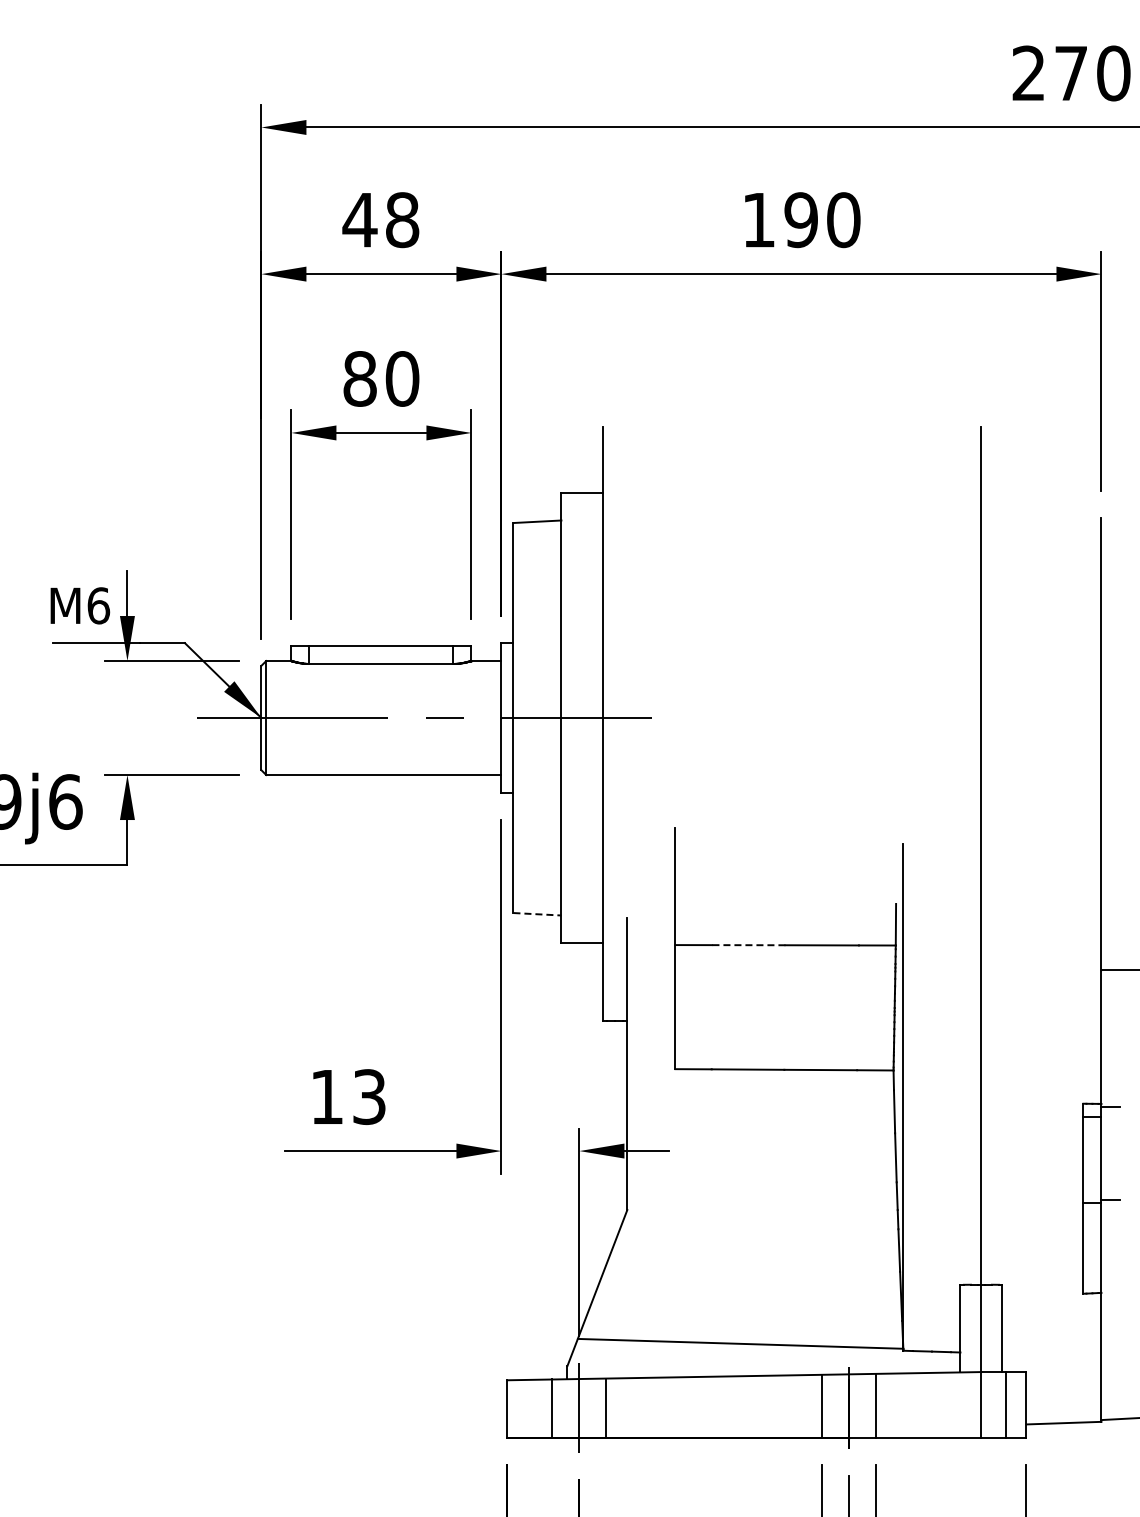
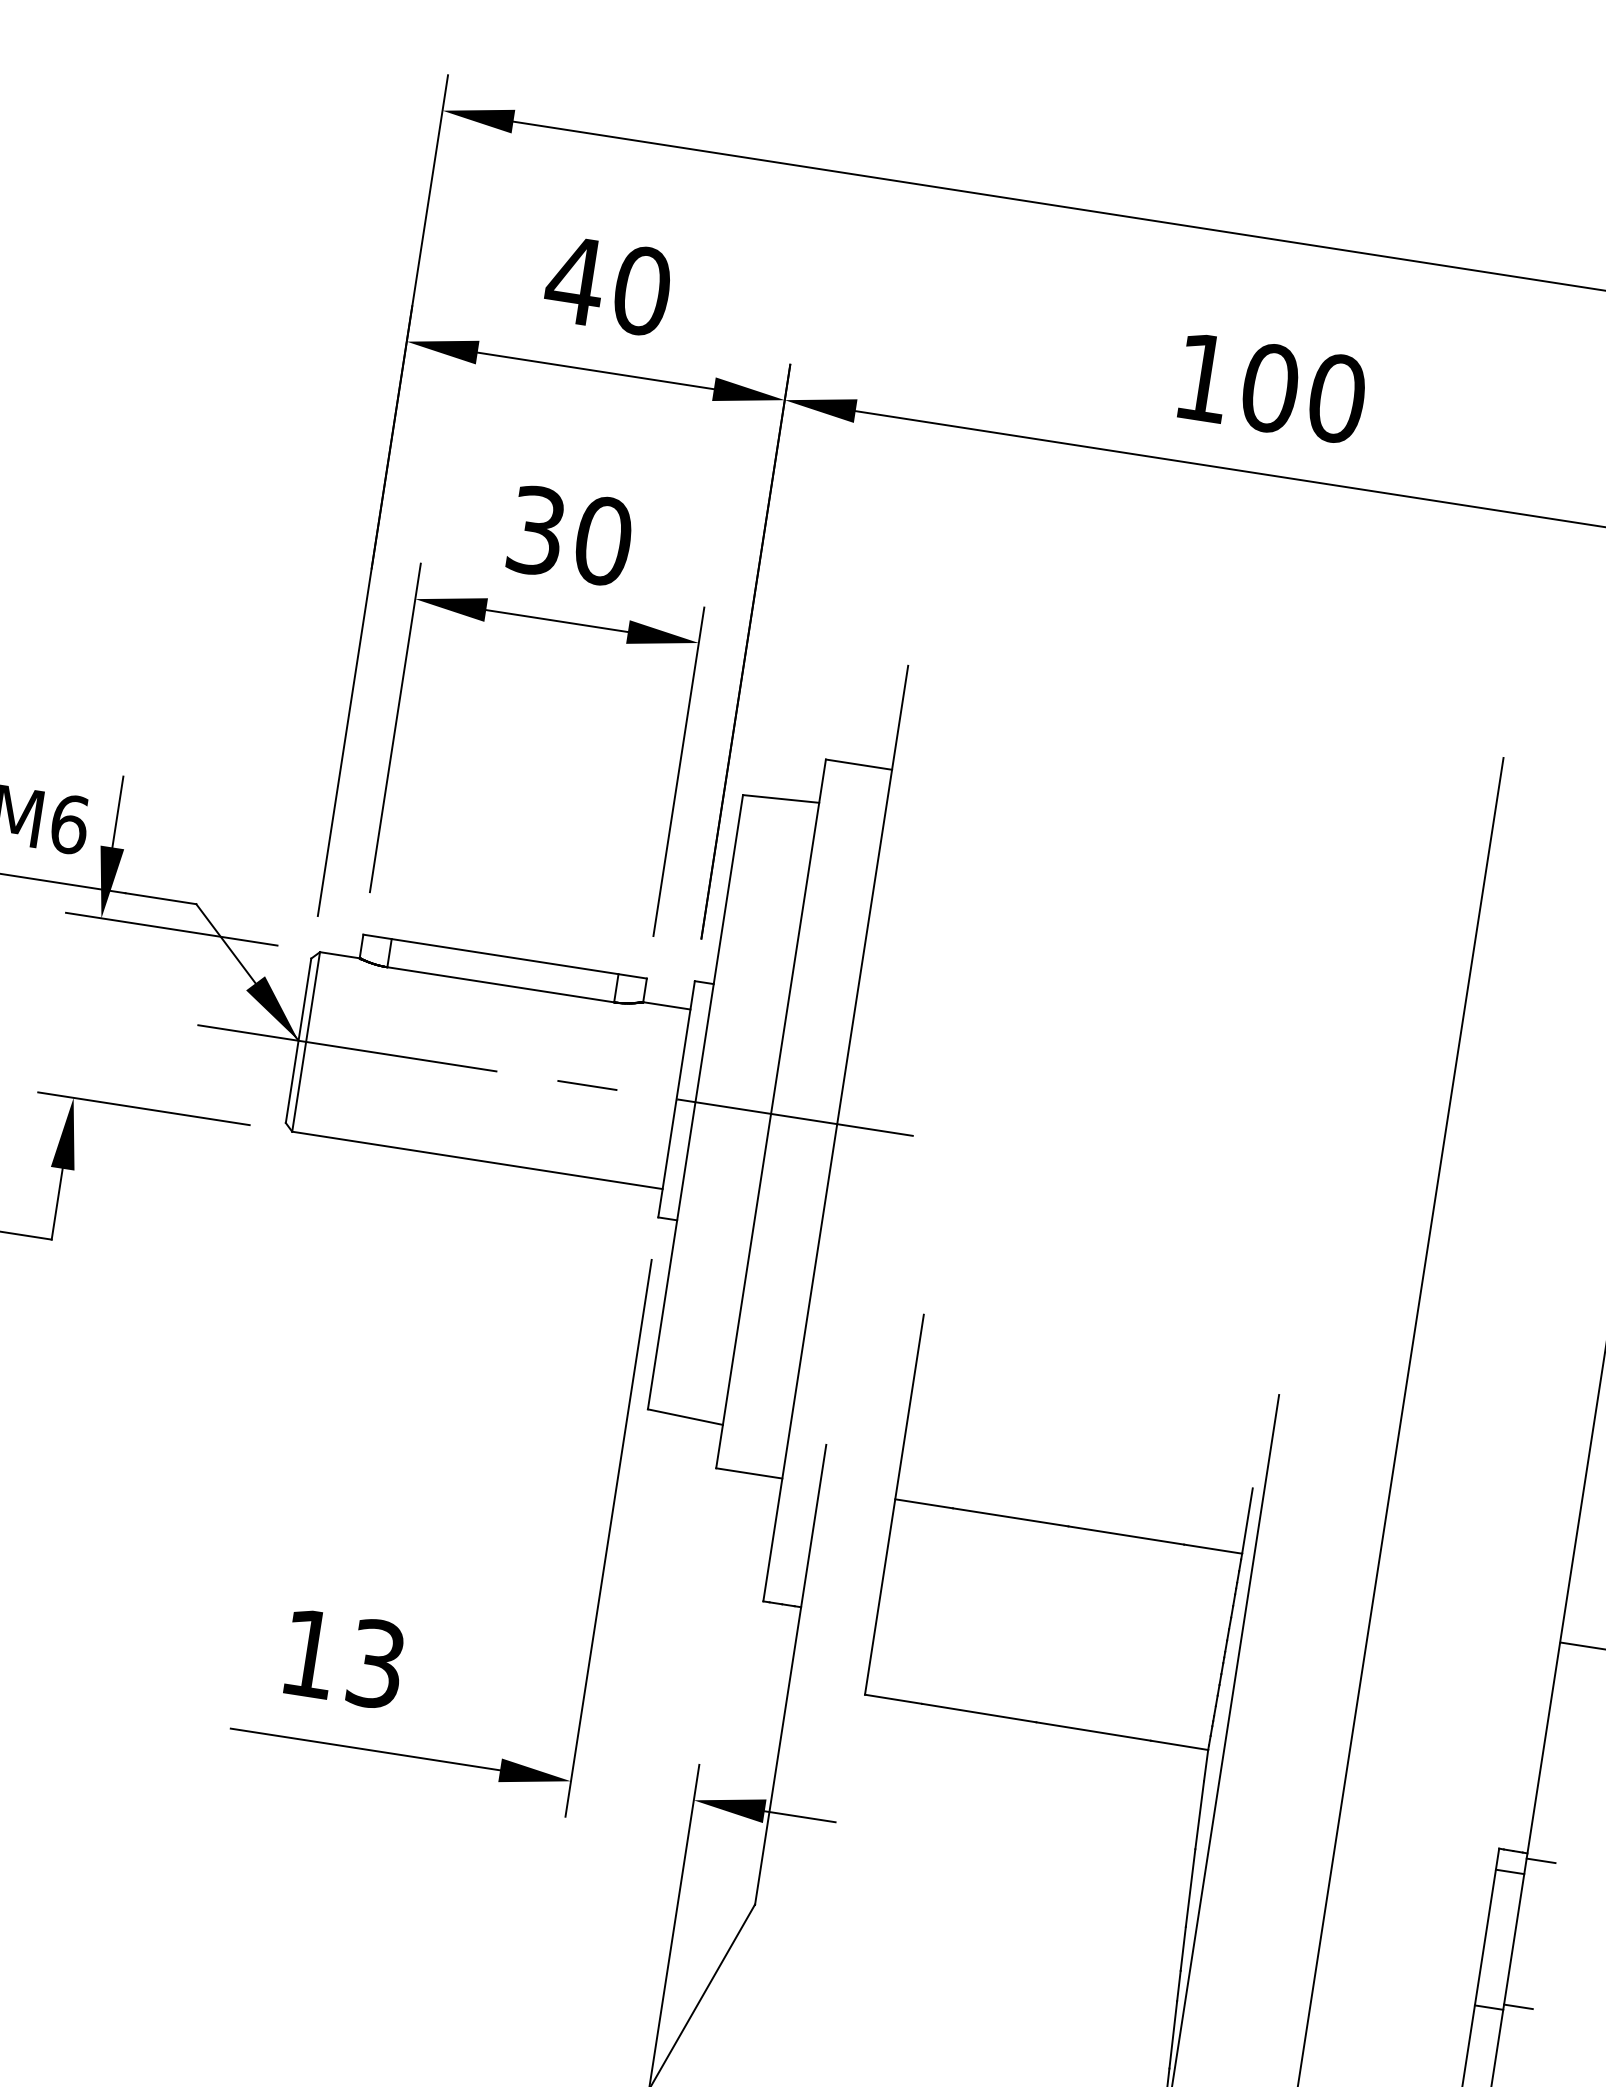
text: (402, 219) -> (642, 290), 48 -> 40
text: (801, 220) -> (1270, 388), 190 -> 100
text: (359, 378) -> (535, 529), 80 -> 30
line: (537, 914) -> (685, 1417), dashed -> solid
line: (748, 945) -> (1010, 1517), dashed -> solid

